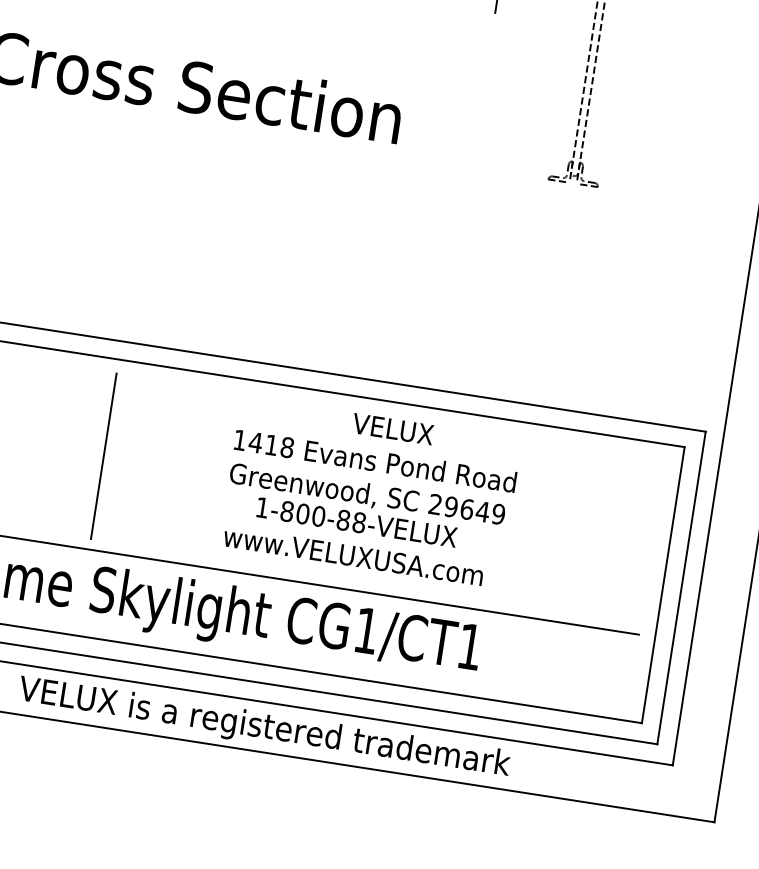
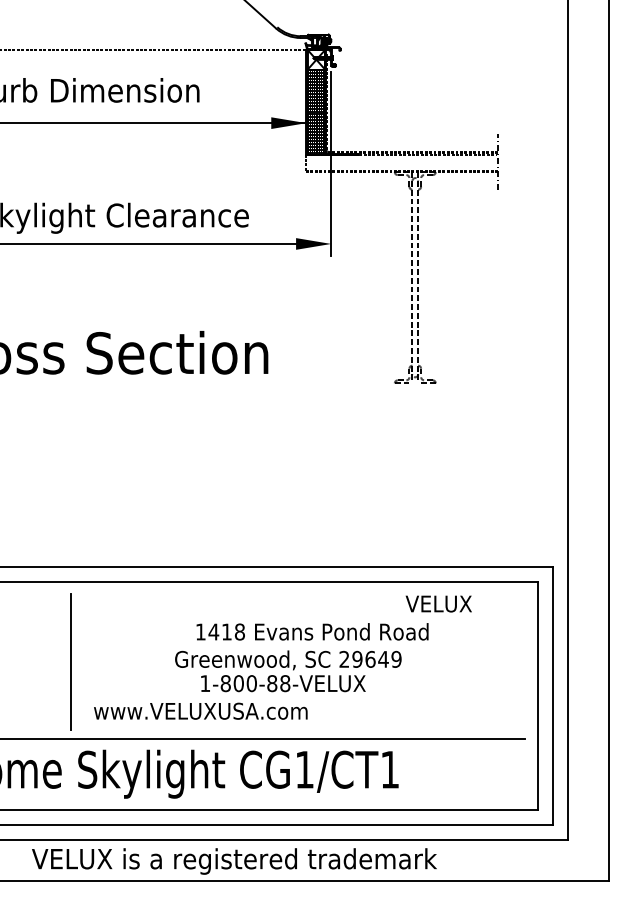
text: (392, 428) -> (438, 603), moved
text: (375, 460) -> (312, 631), moved
text: (353, 555) -> (200, 710), moved

